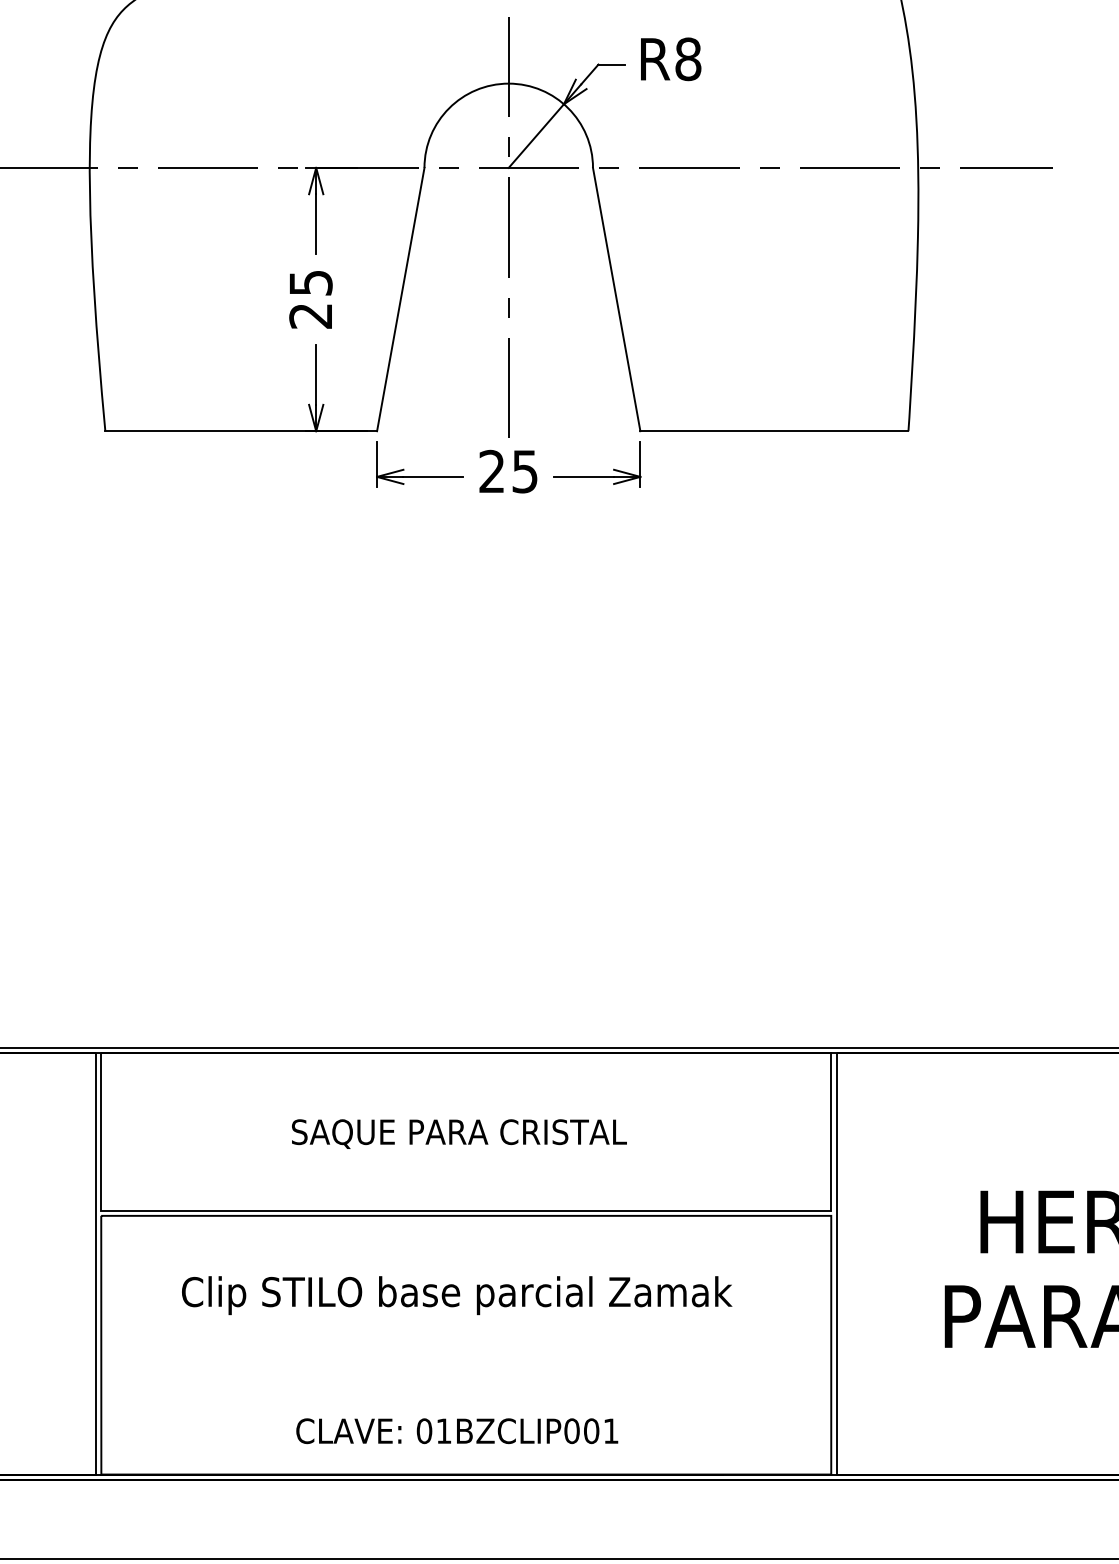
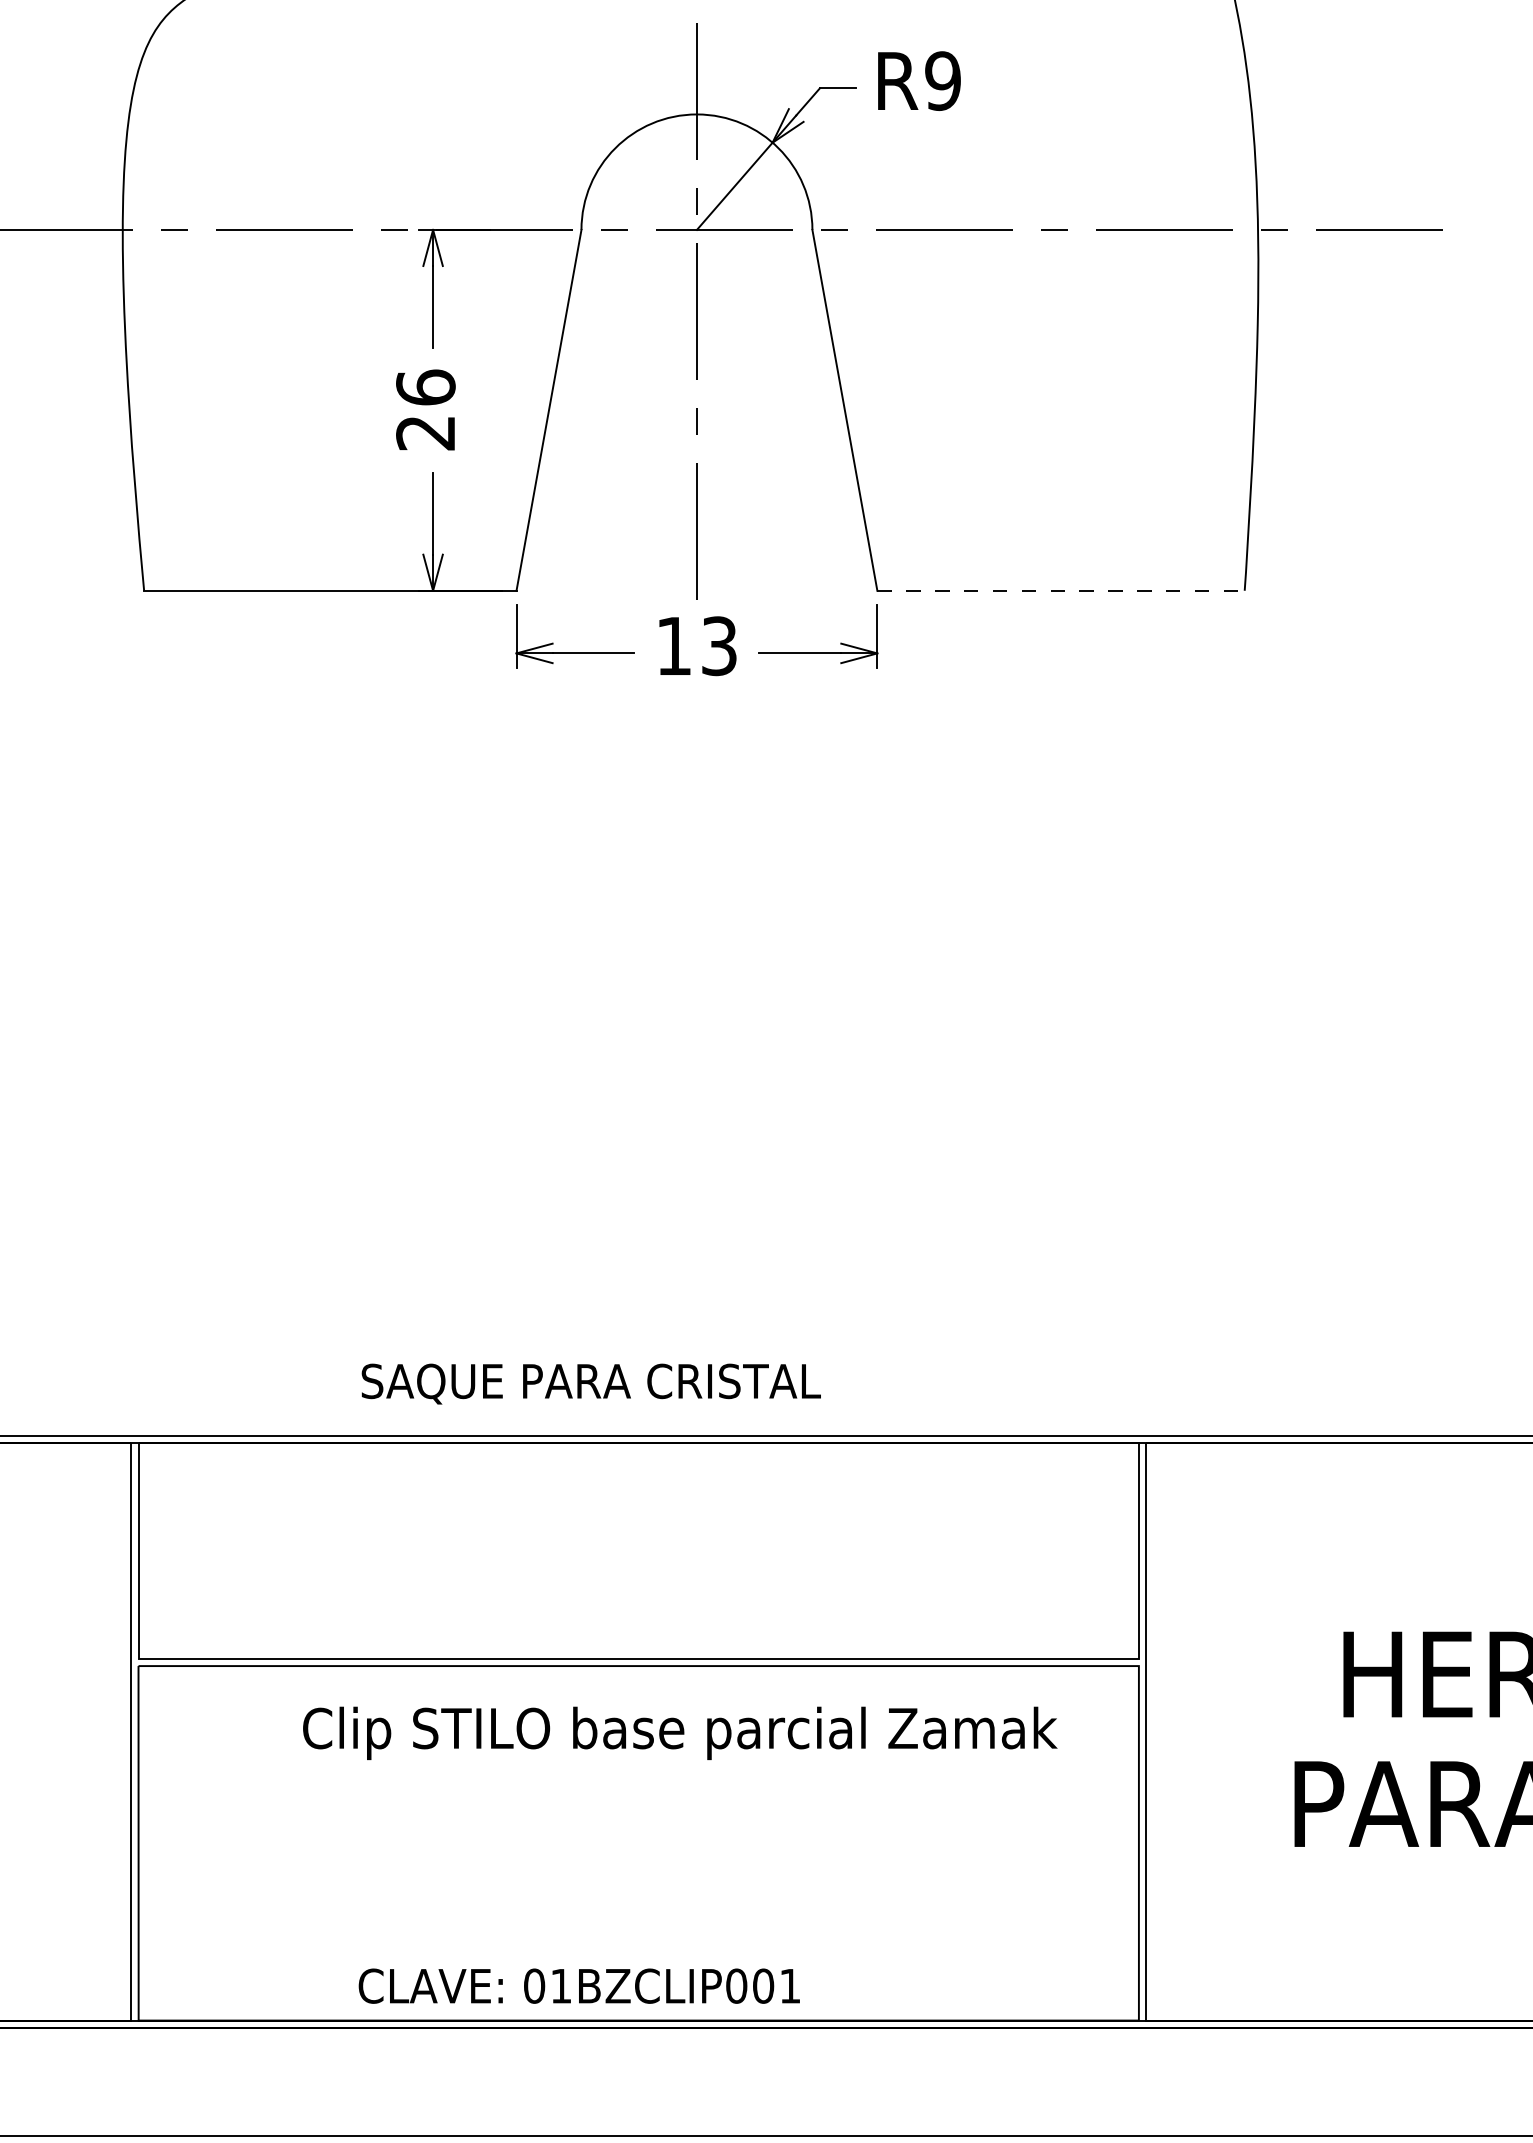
text: (687, 59) -> (942, 81), R8 -> R9
text: (310, 282) -> (425, 387), 25 -> 26
line: (774, 431) -> (1061, 590), solid -> dashed
text: (508, 471) -> (696, 645), 25 -> 13
text: (458, 1133) -> (590, 1383), moved
text: (457, 1294) -> (680, 1732), moved
text: (456, 1430) -> (578, 1985), moved

